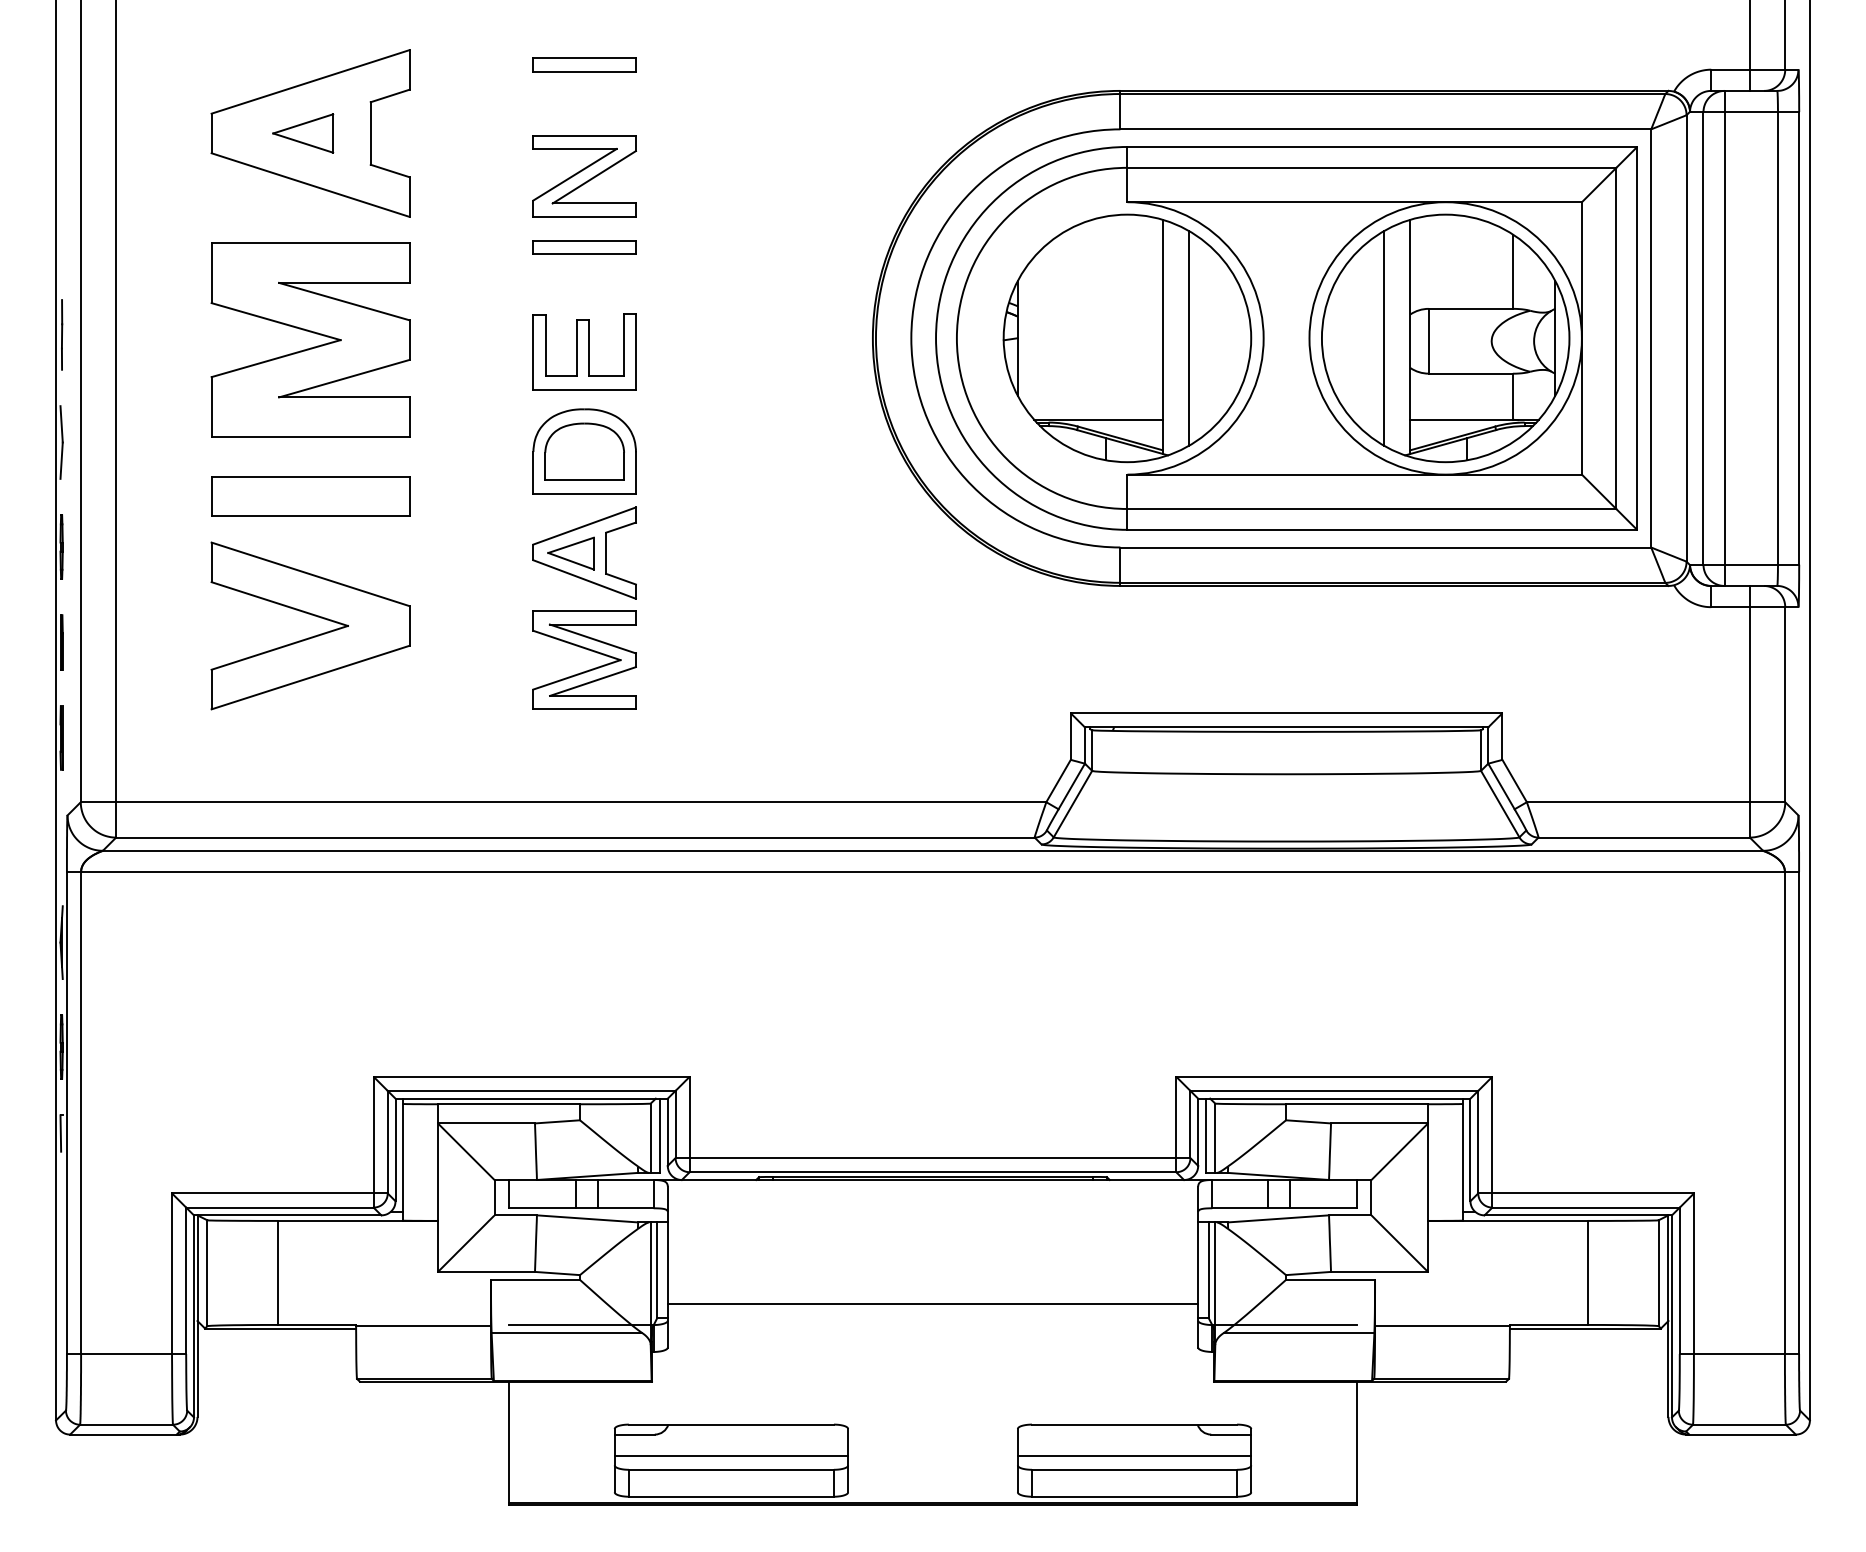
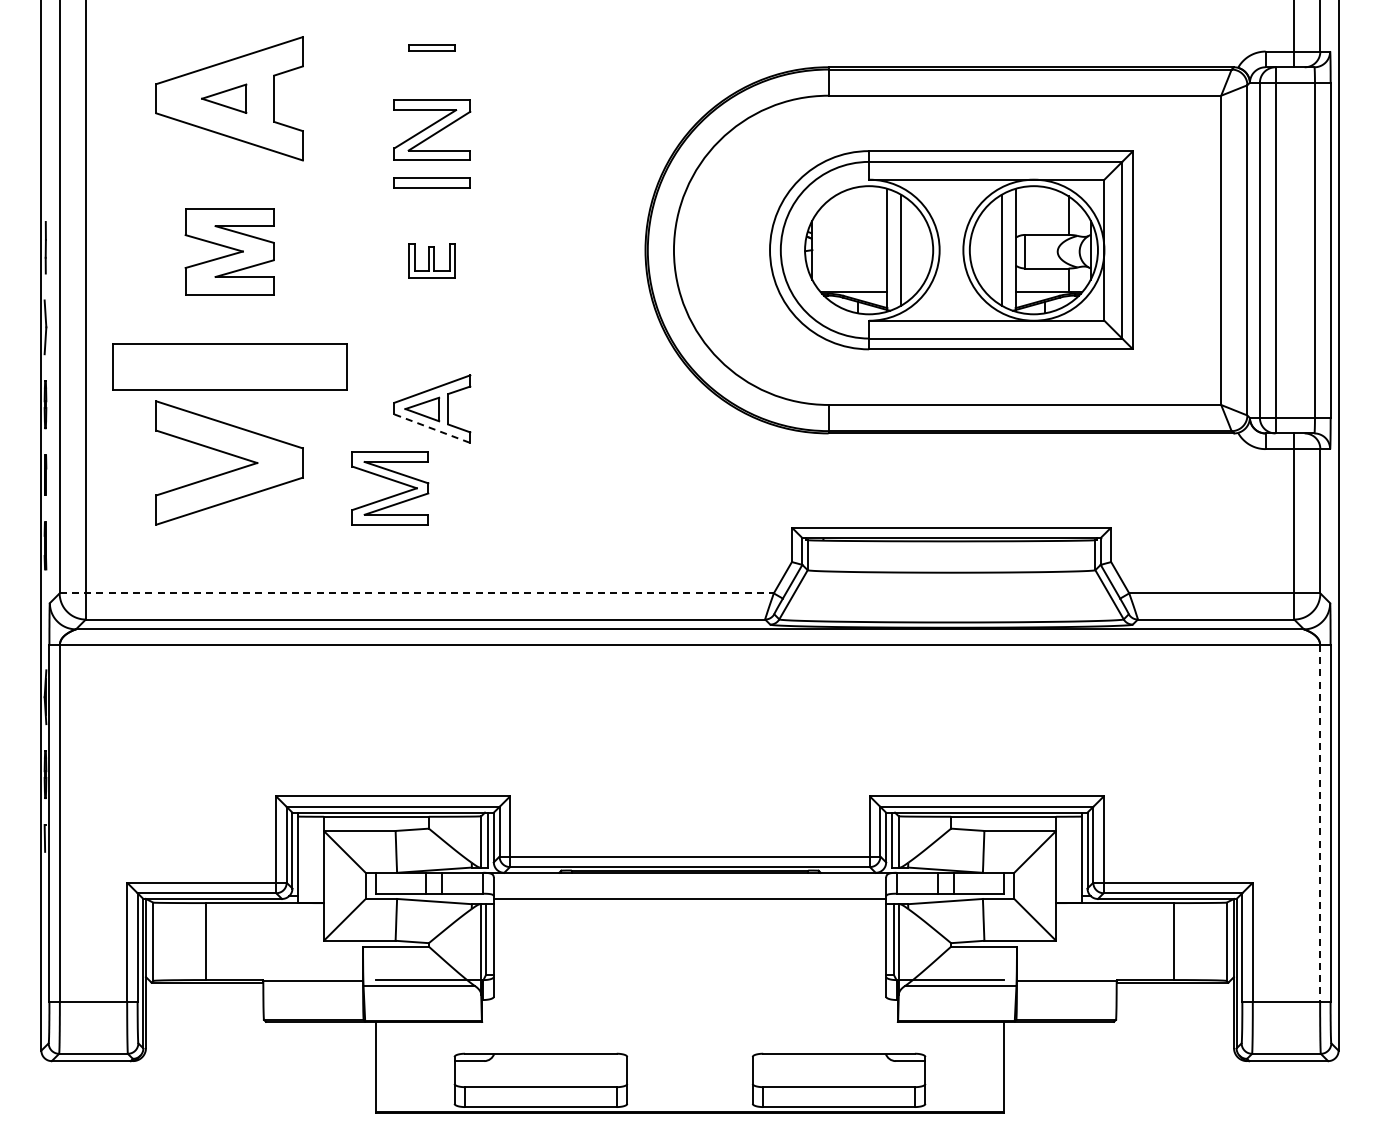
part: (583, 64) -> (431, 47), size x0.6
part: (1286, 337) -> (951, 249), size x0.7
part: (310, 339) -> (229, 251), size x0.6
part: (583, 352) -> (431, 260), size x0.6
part: (584, 450) -> (432, 333), removed
part: (310, 496) -> (229, 367), size x1.6
line: (584, 579) -> (432, 428), solid -> dashed
part: (586, 669) -> (391, 495), moved
line: (564, 802) -> (417, 593), solid -> dashed
line: (1785, 1113) -> (1320, 823), solid -> dashed
line: (932, 1303) -> (689, 898), moved
line: (730, 1455) -> (540, 1076), removed
line: (1133, 1455) -> (838, 1076), removed

